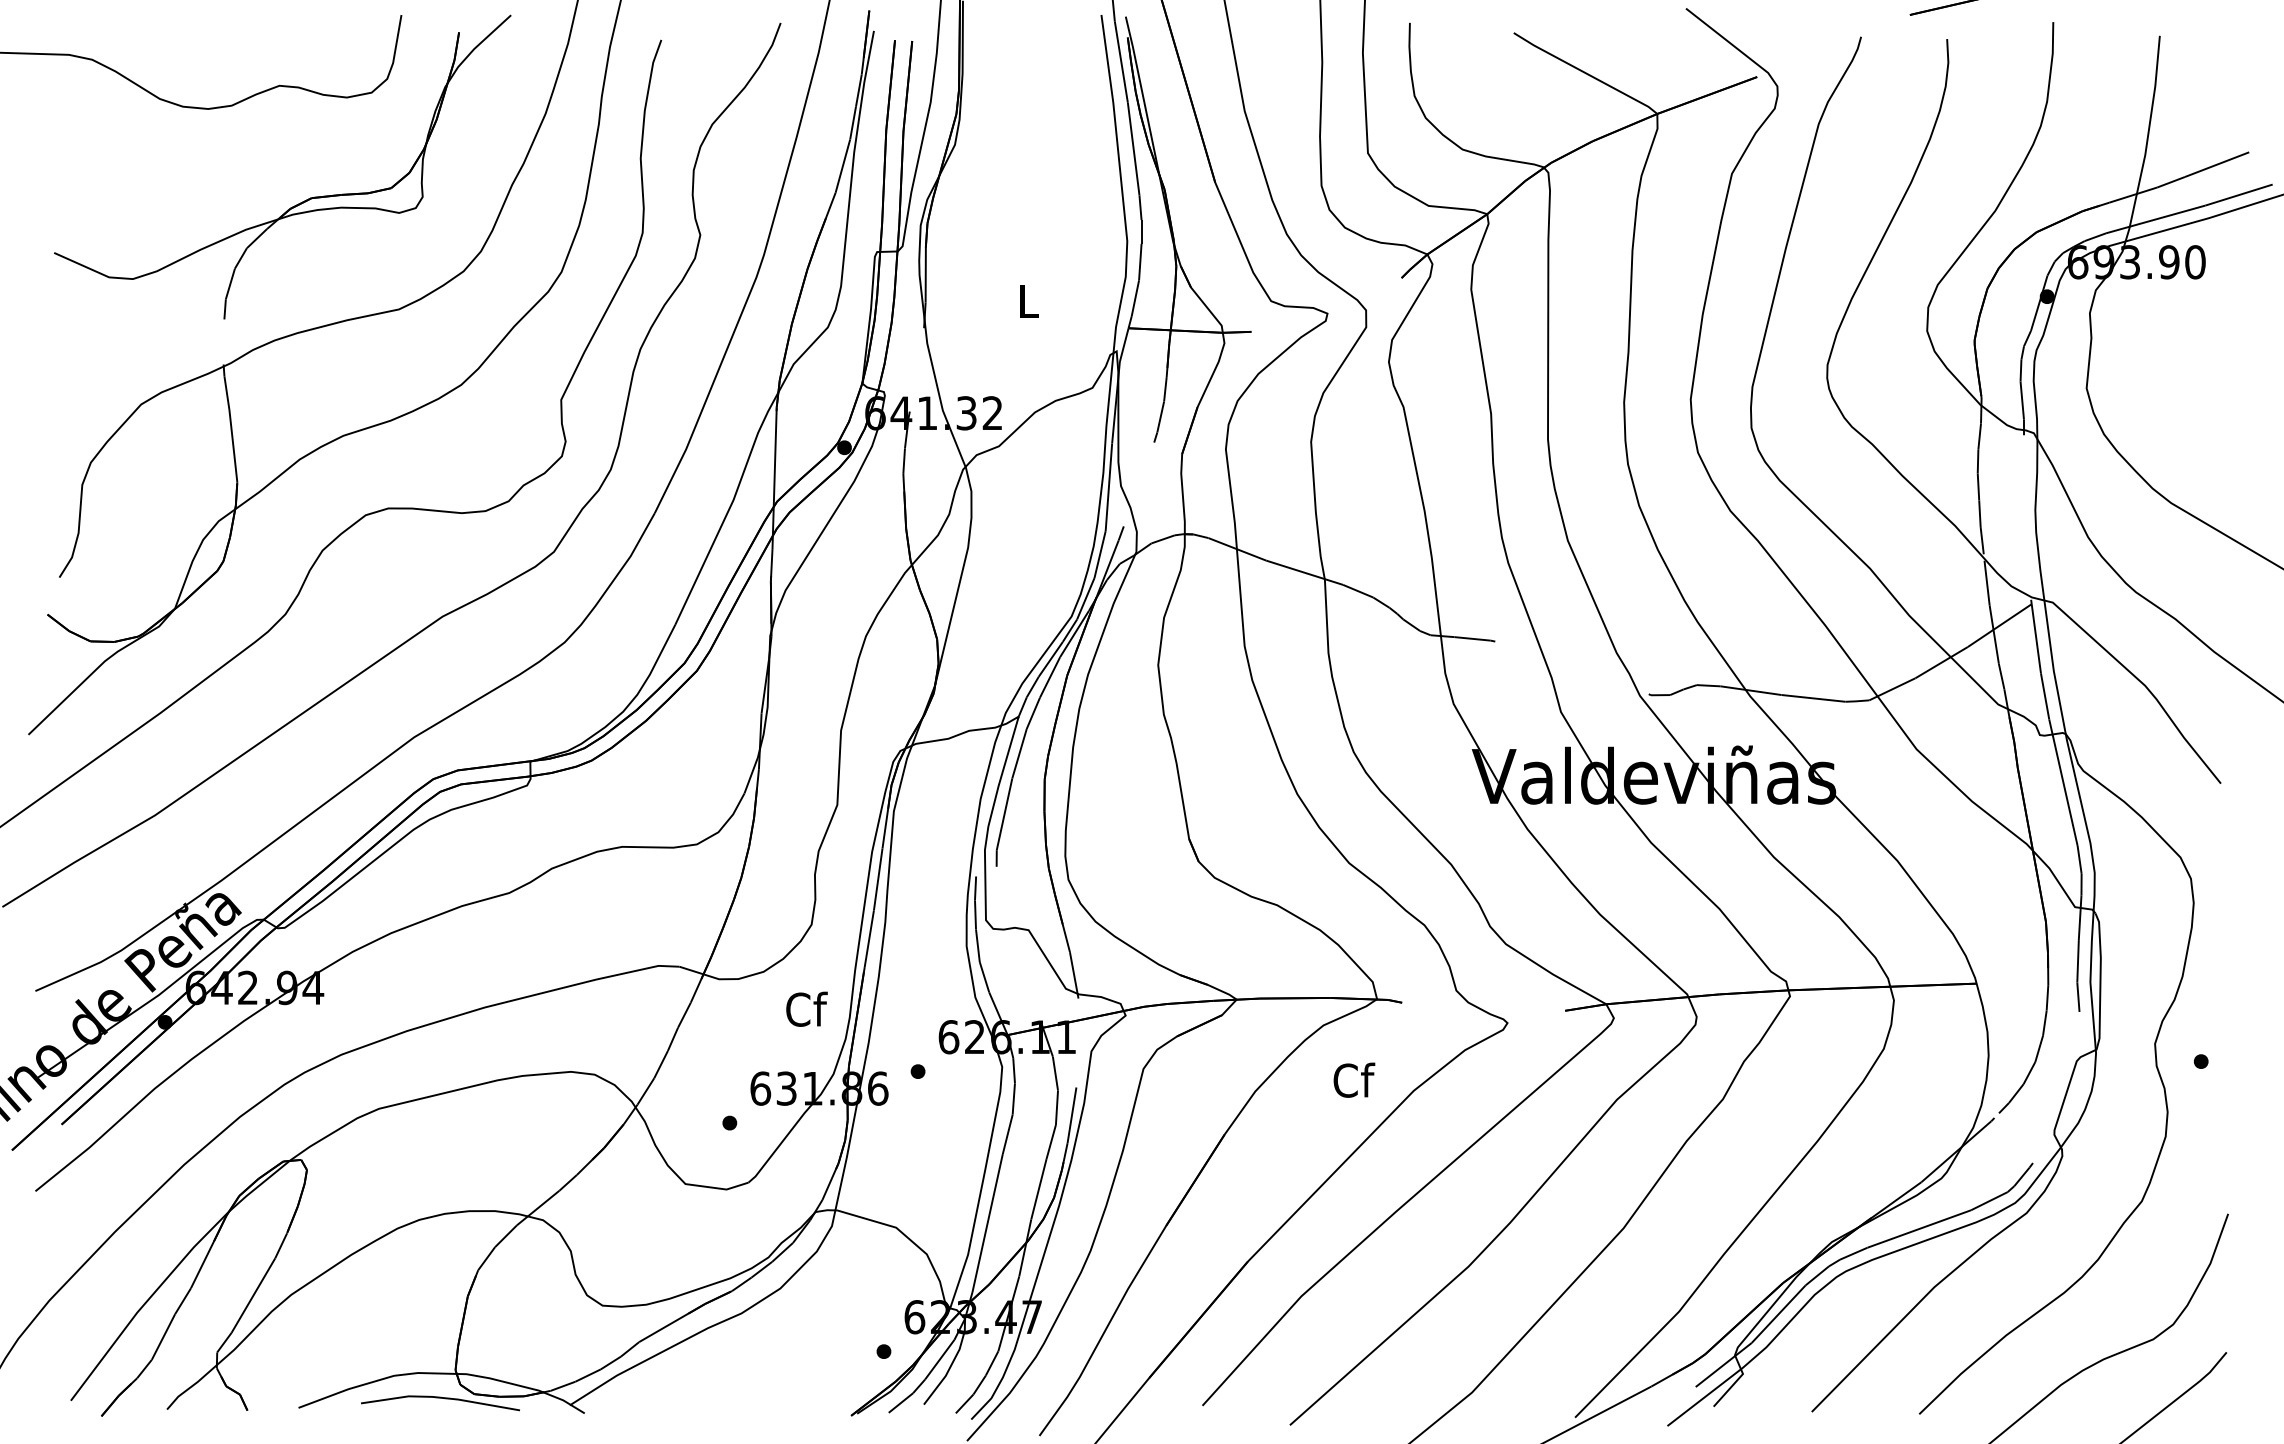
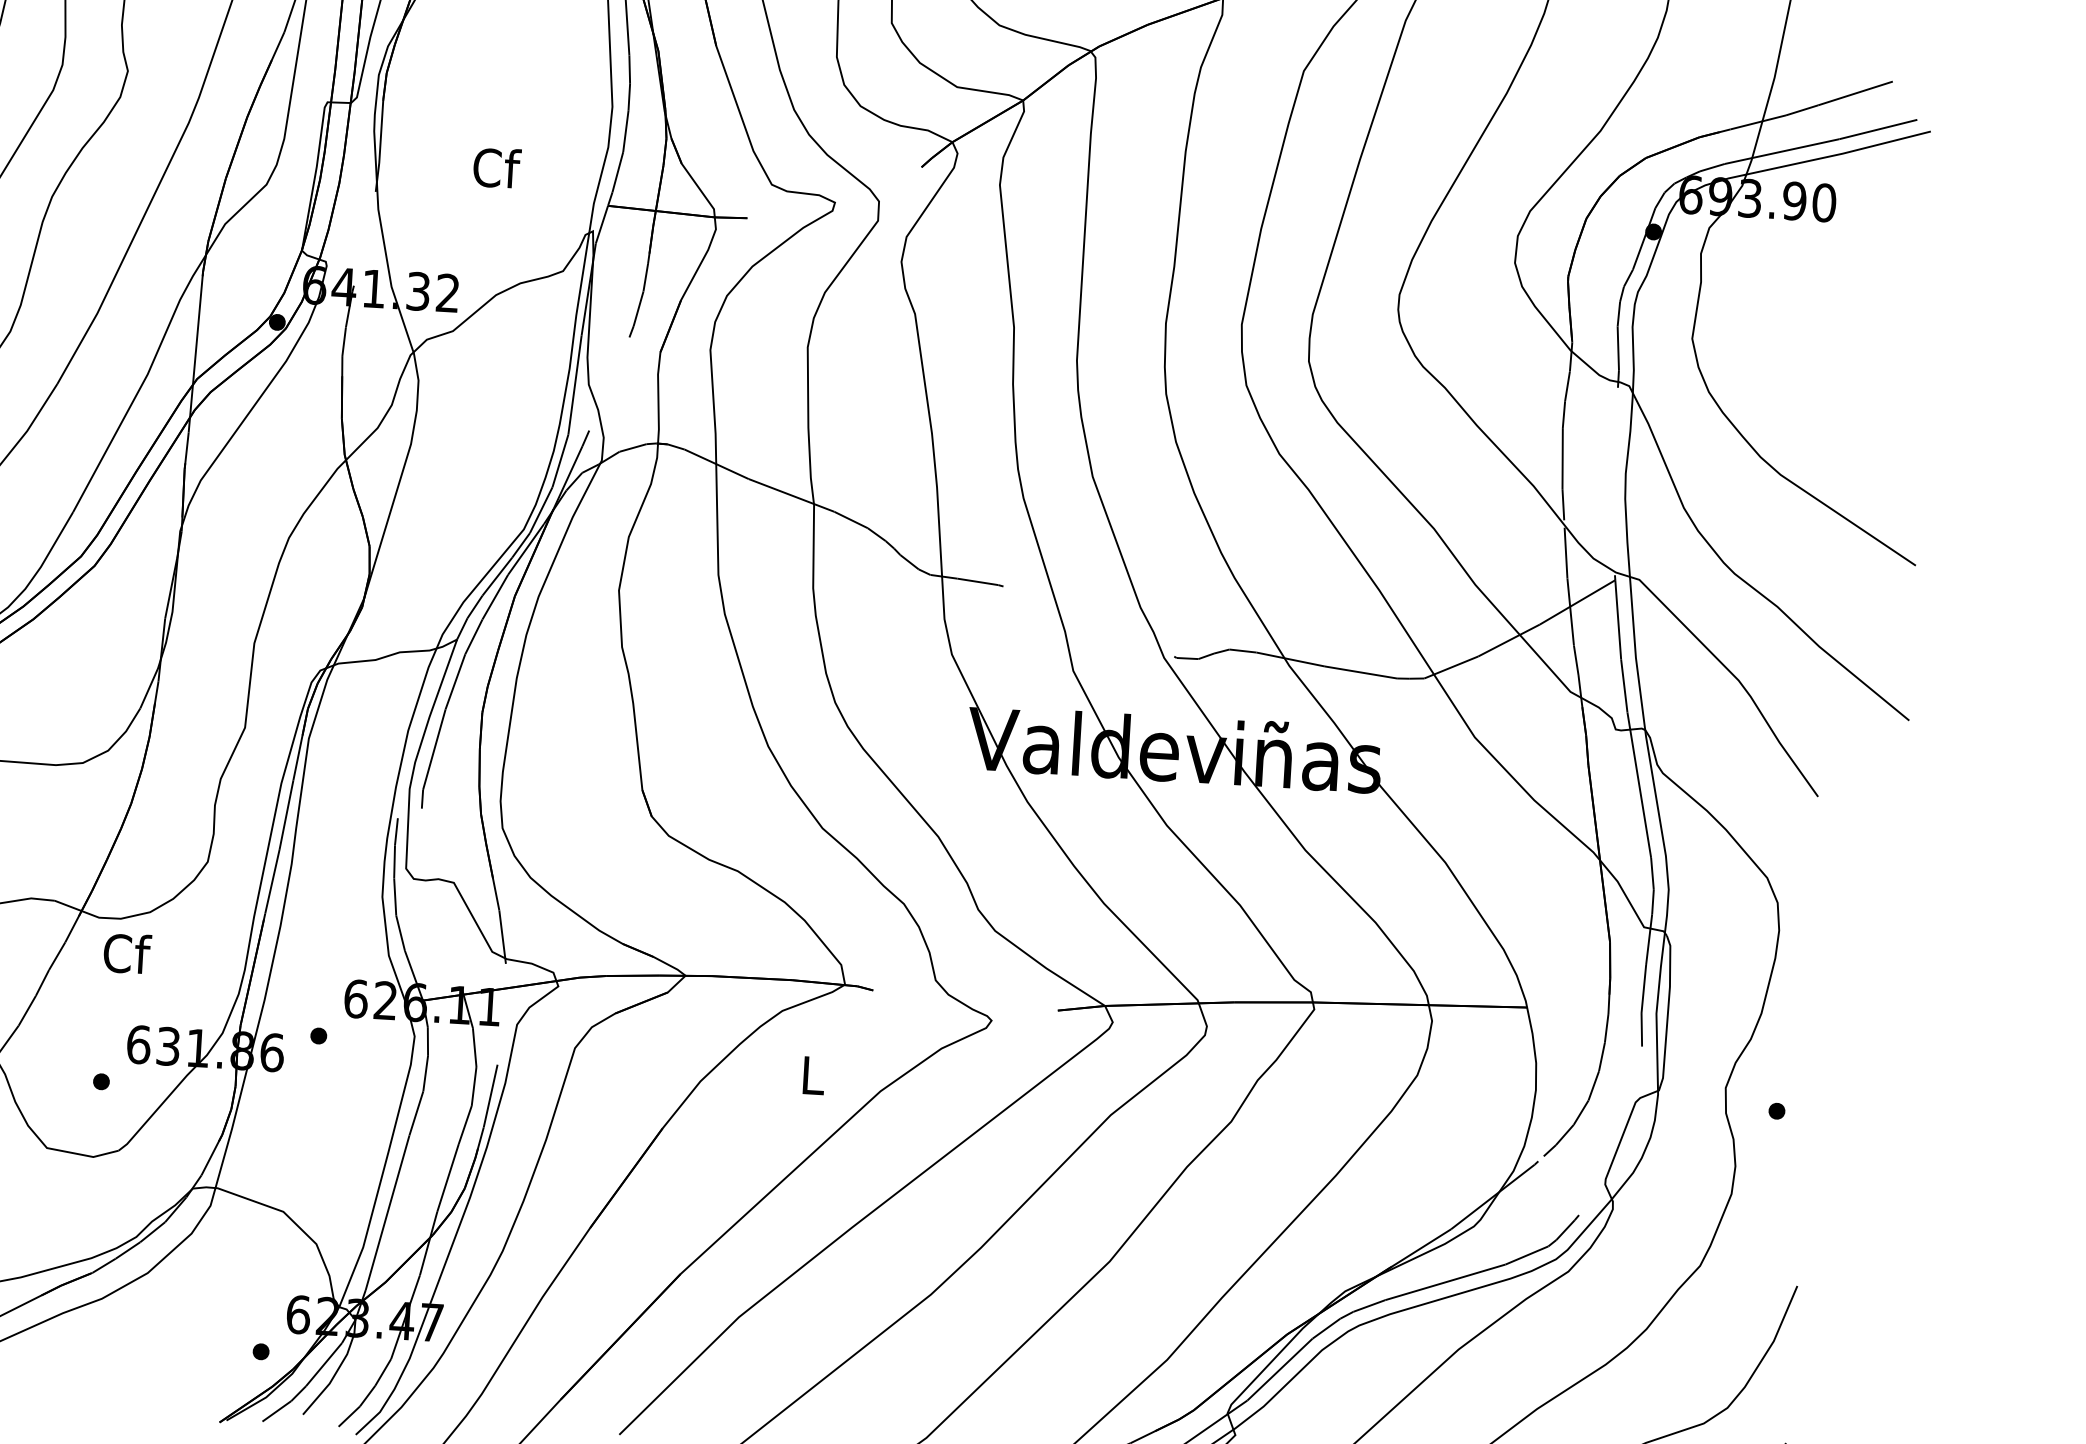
text: (1029, 300) -> (497, 167), L -> Cf
text: (806, 1008) -> (127, 952), moved
text: (1354, 1079) -> (813, 1074), Cf -> L

